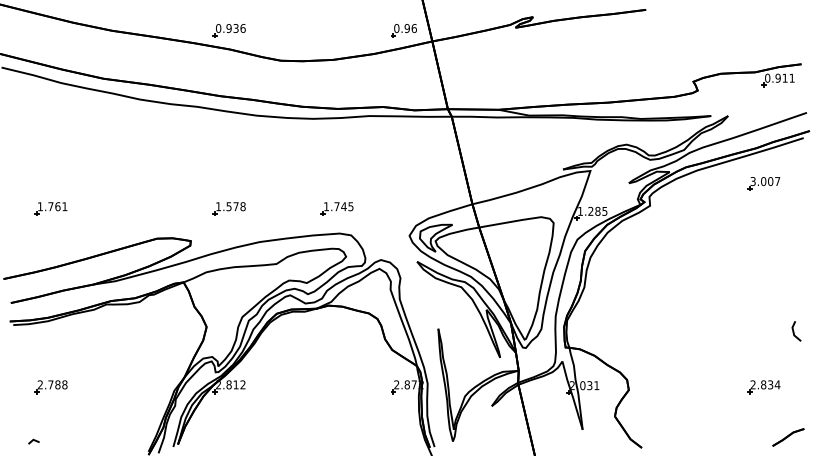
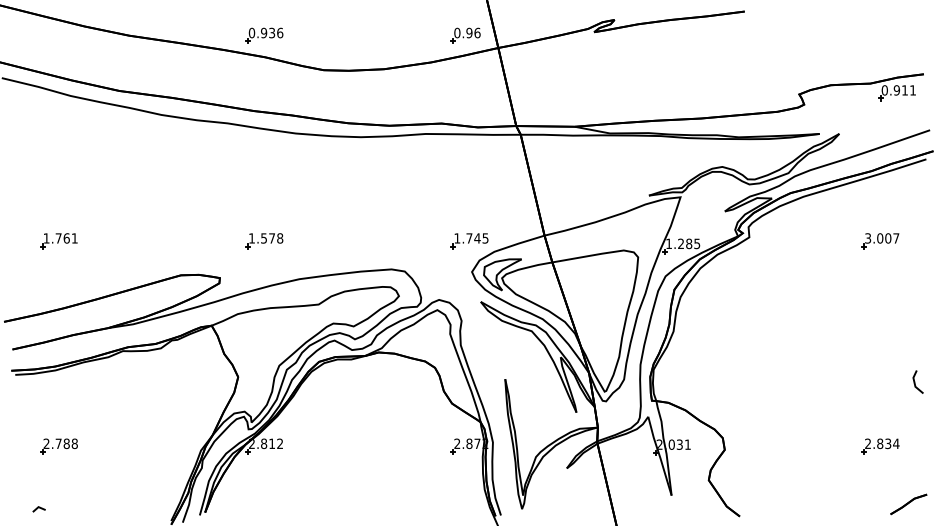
part: (763, 184) -> (880, 241), moved
part: (337, 209) -> (469, 241), moved

